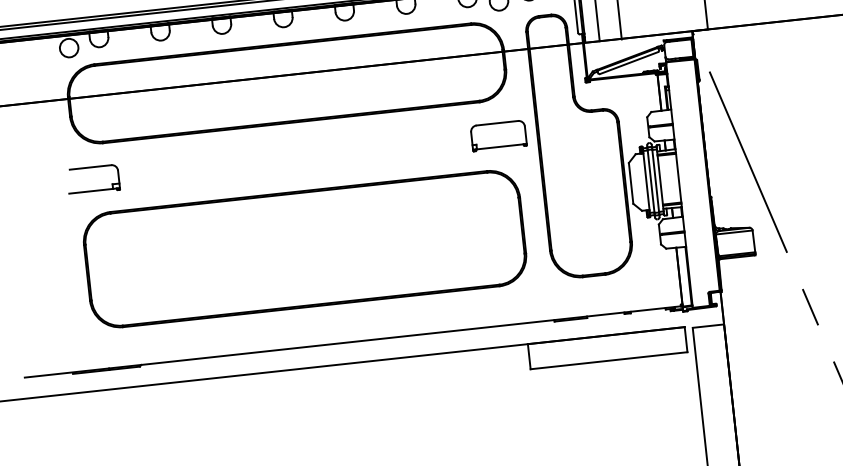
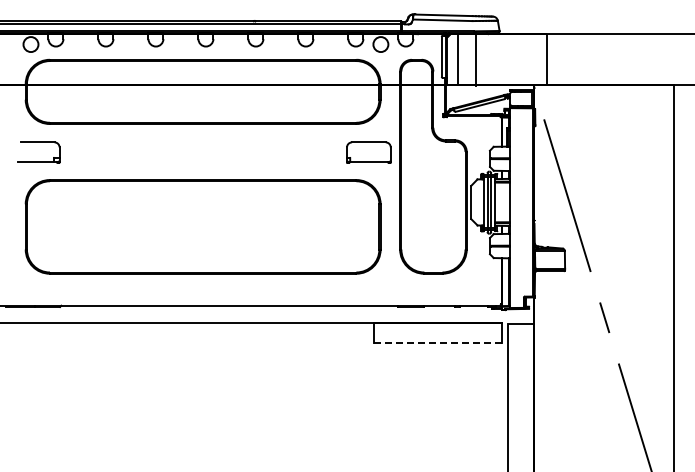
line: (608, 361) -> (437, 343), solid -> dashed

